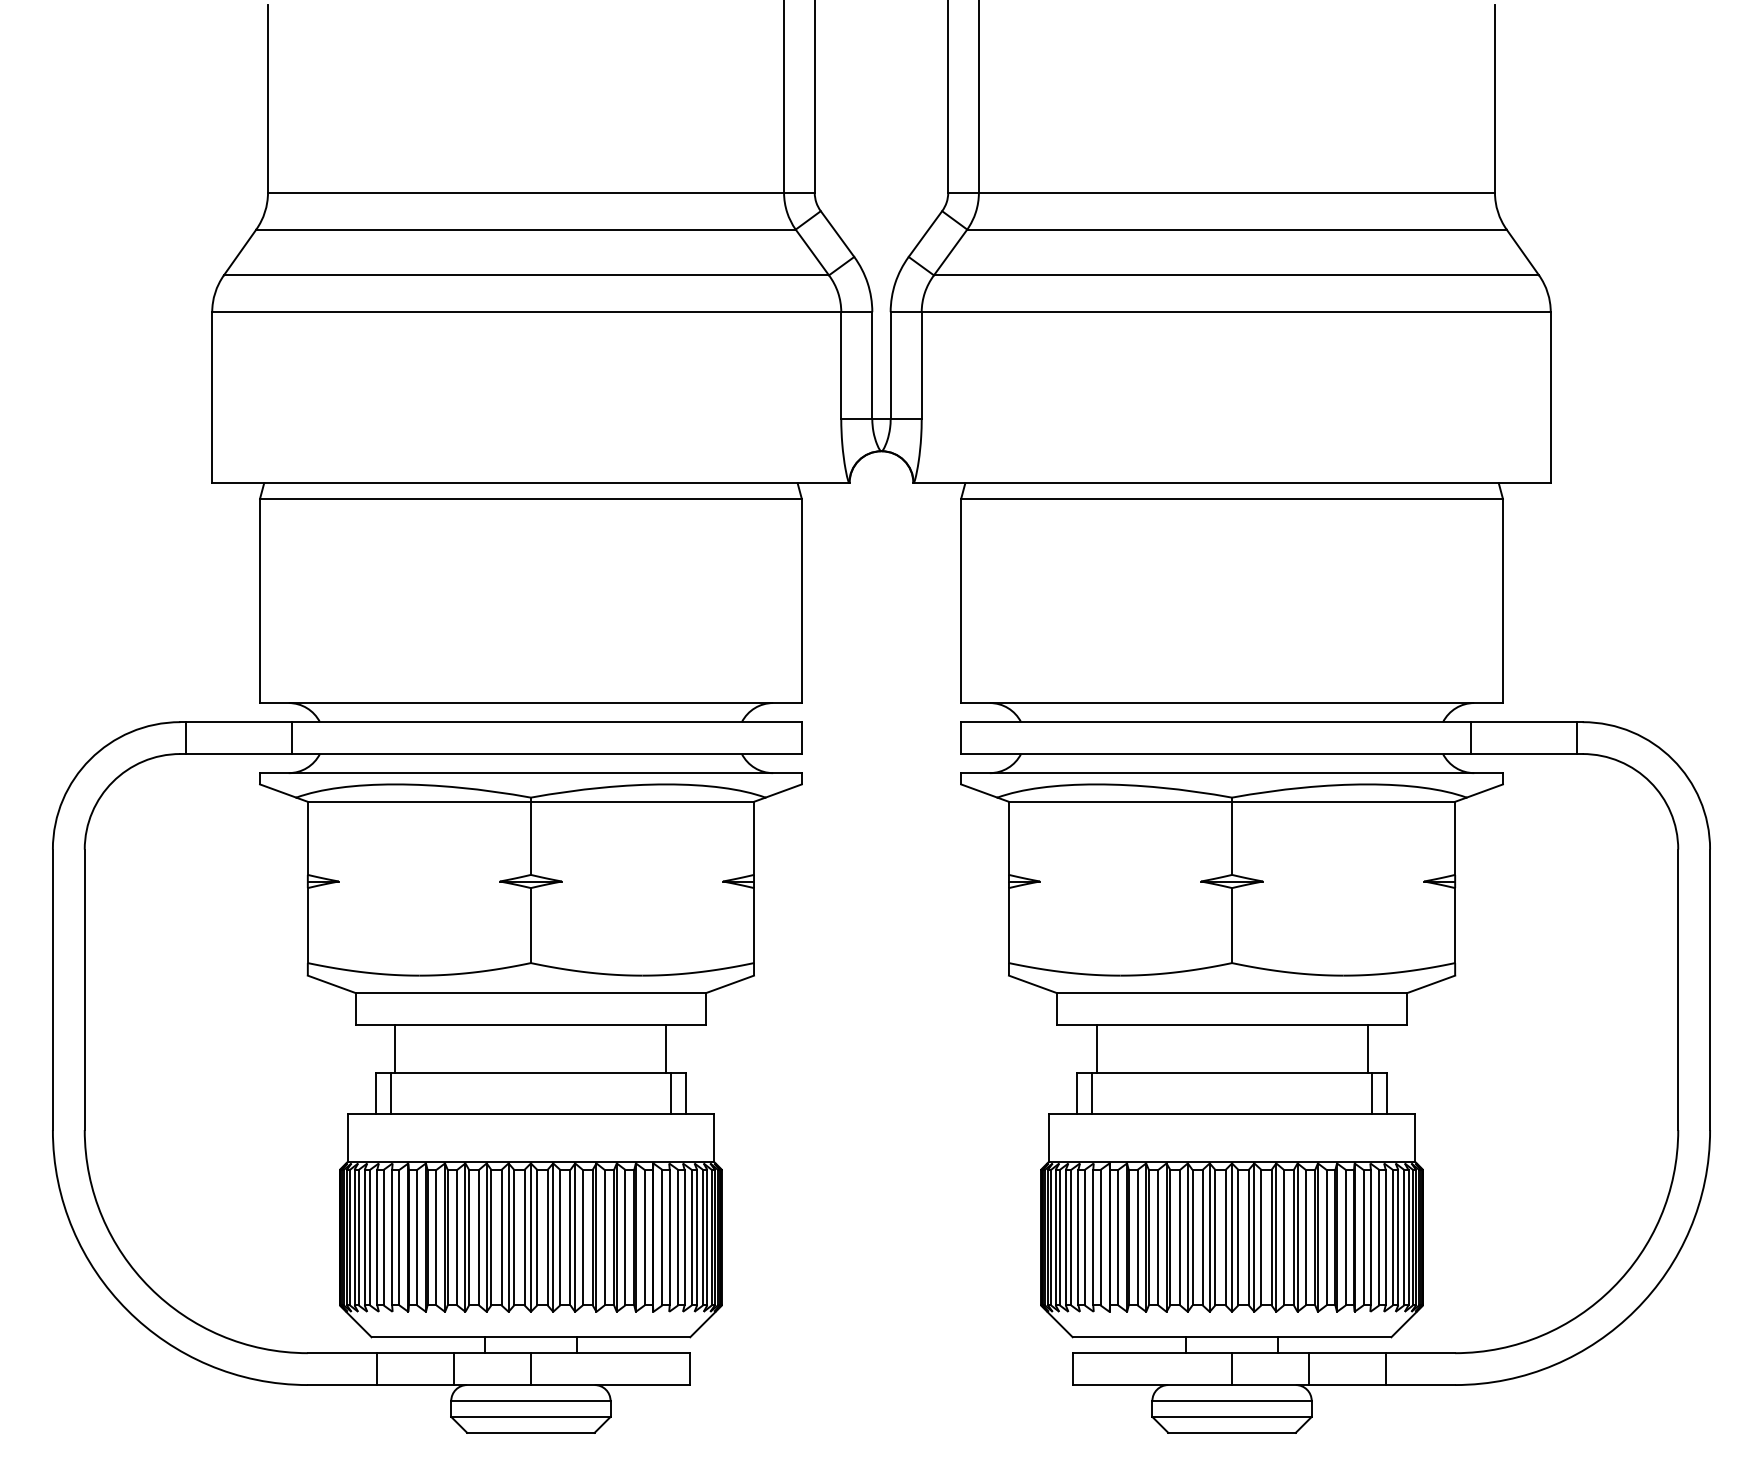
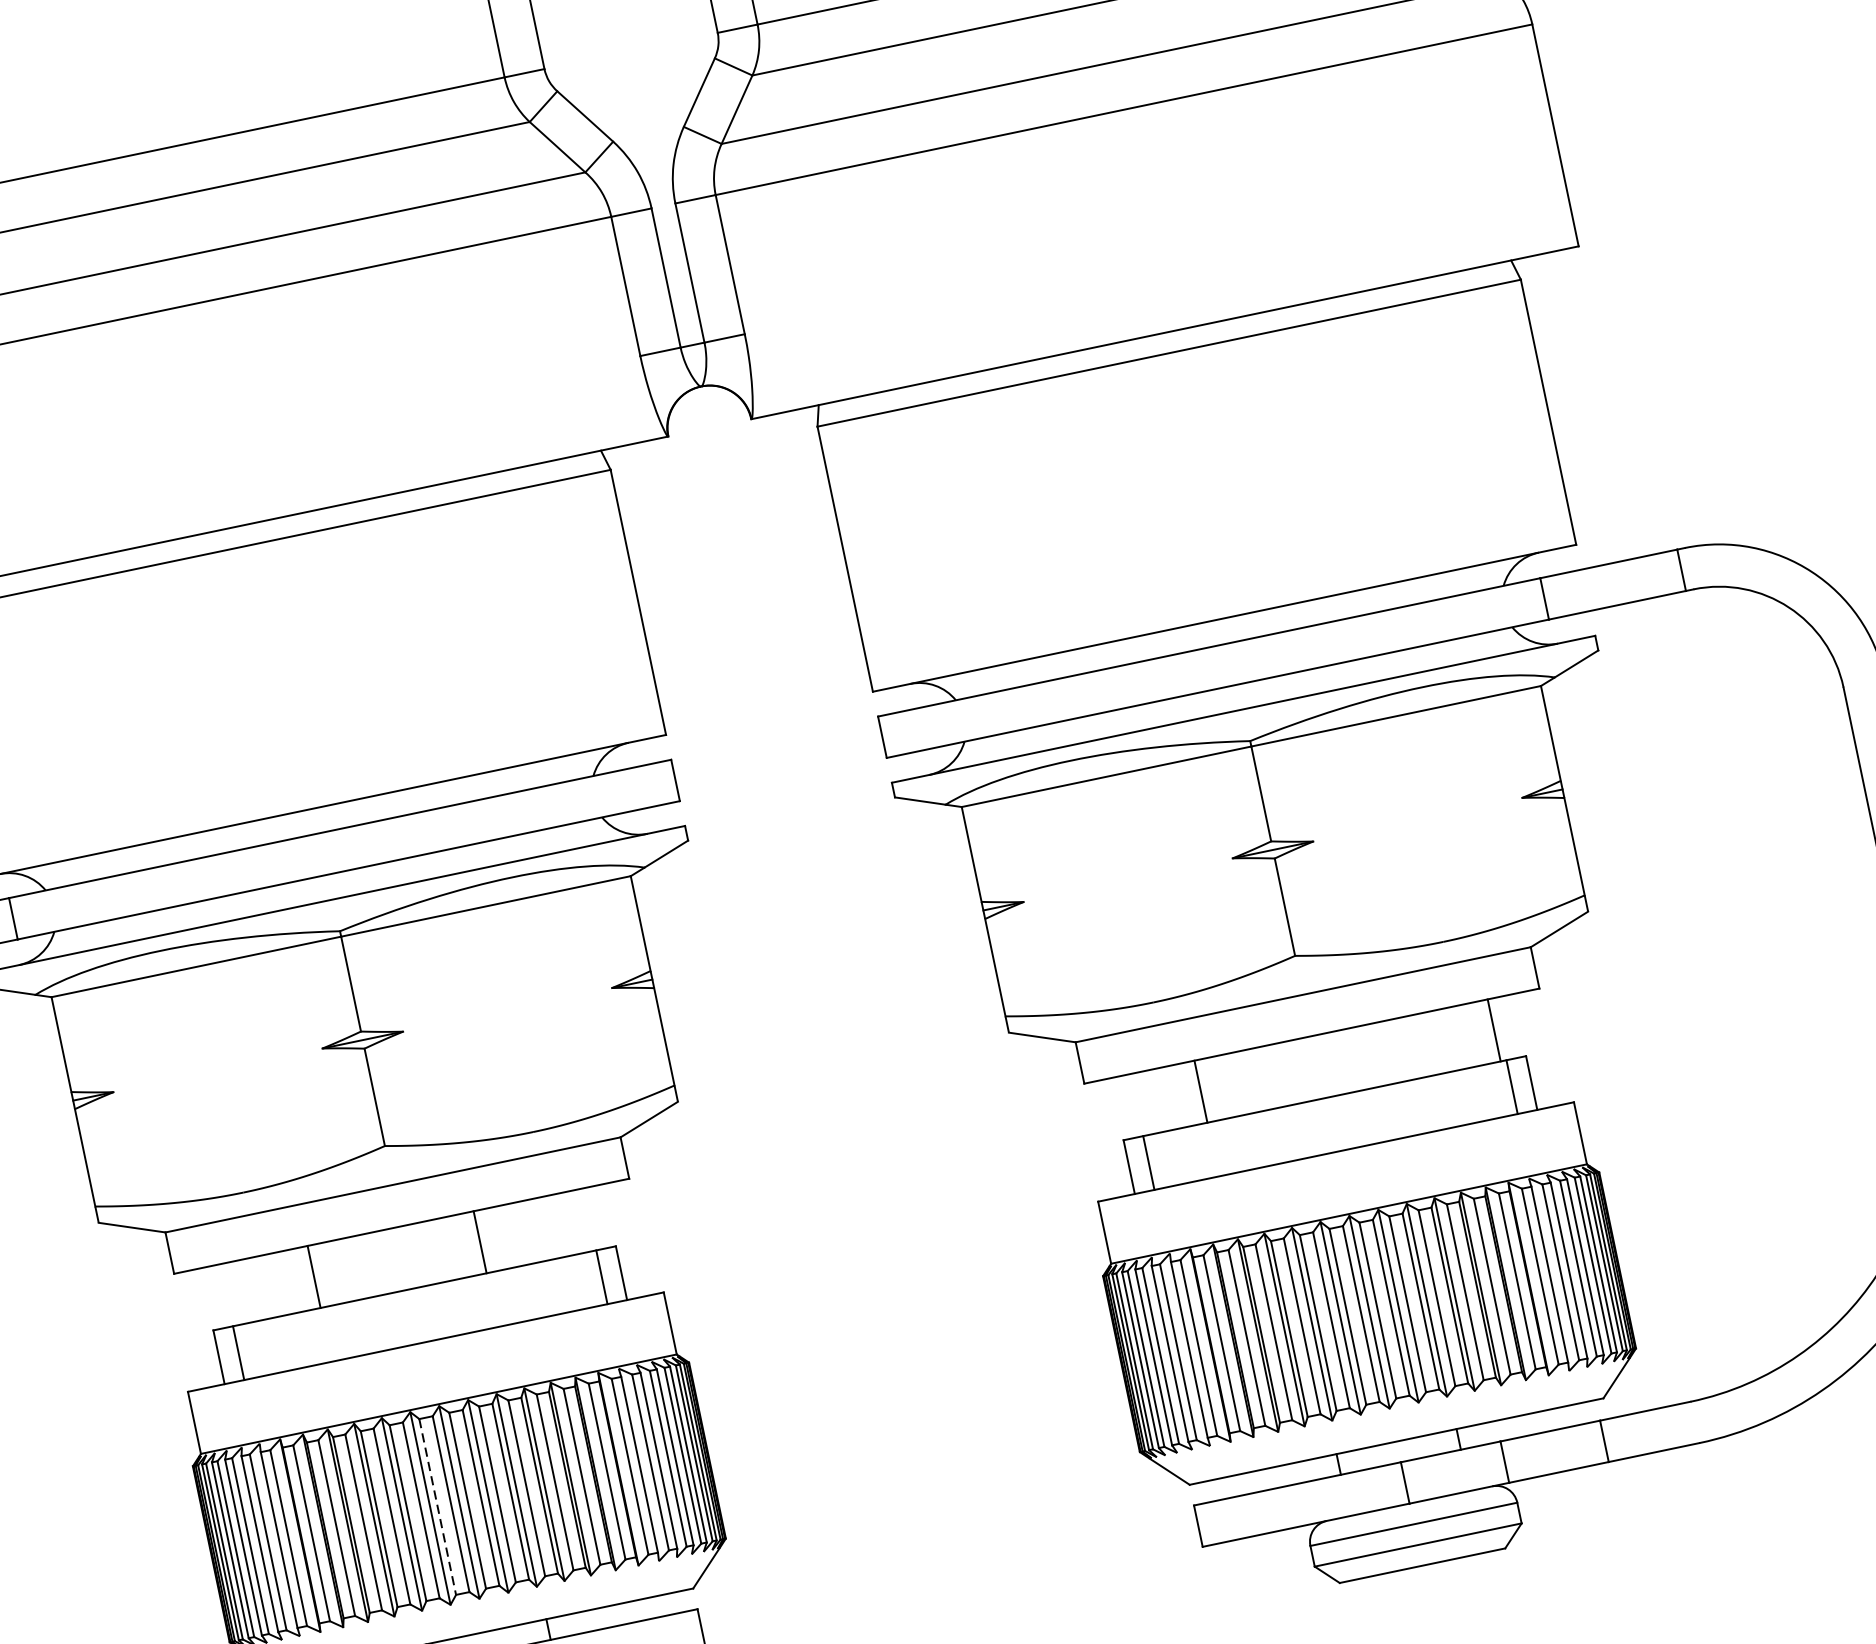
line: (395, 1048) -> (314, 1276), moved
line: (666, 1048) -> (480, 1241), moved
line: (1096, 1048) -> (1200, 1091), moved
line: (514, 1237) -> (438, 1506), solid -> dashed

